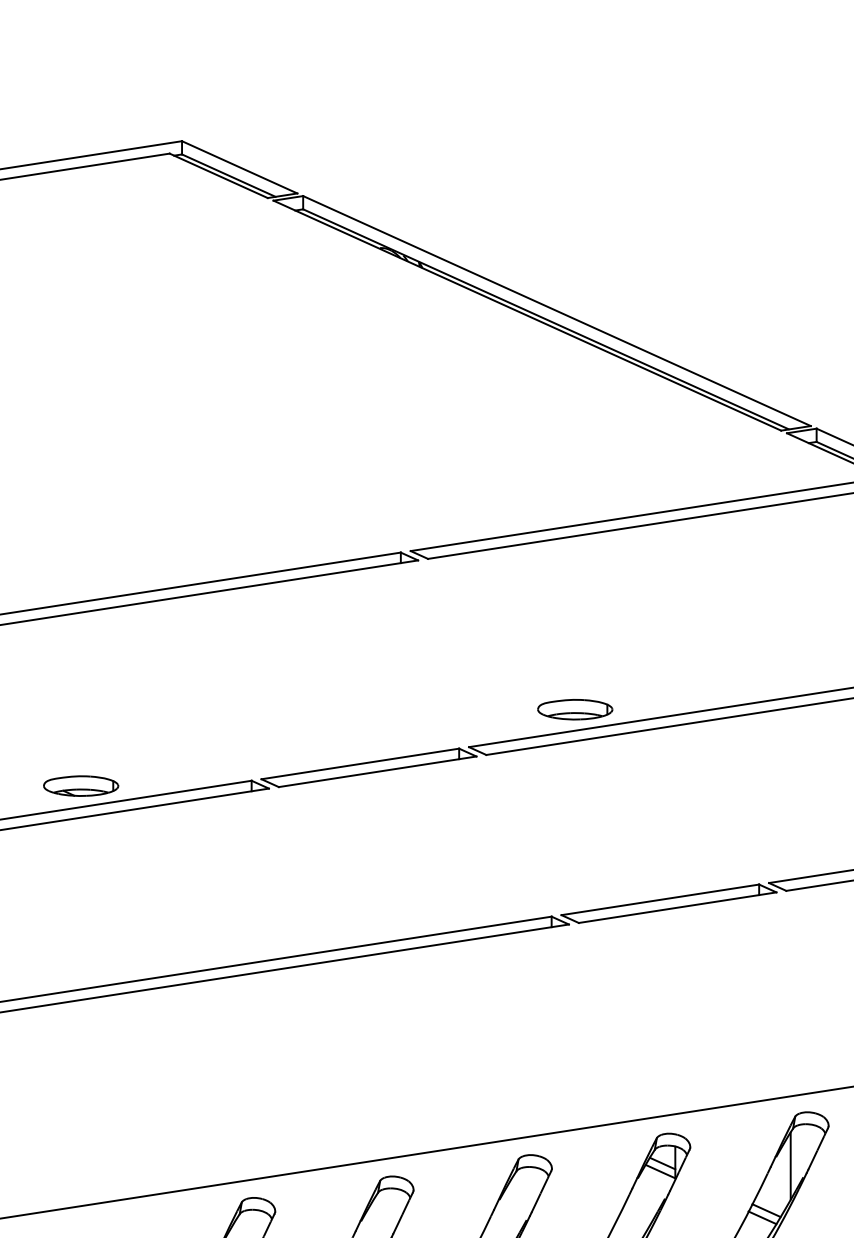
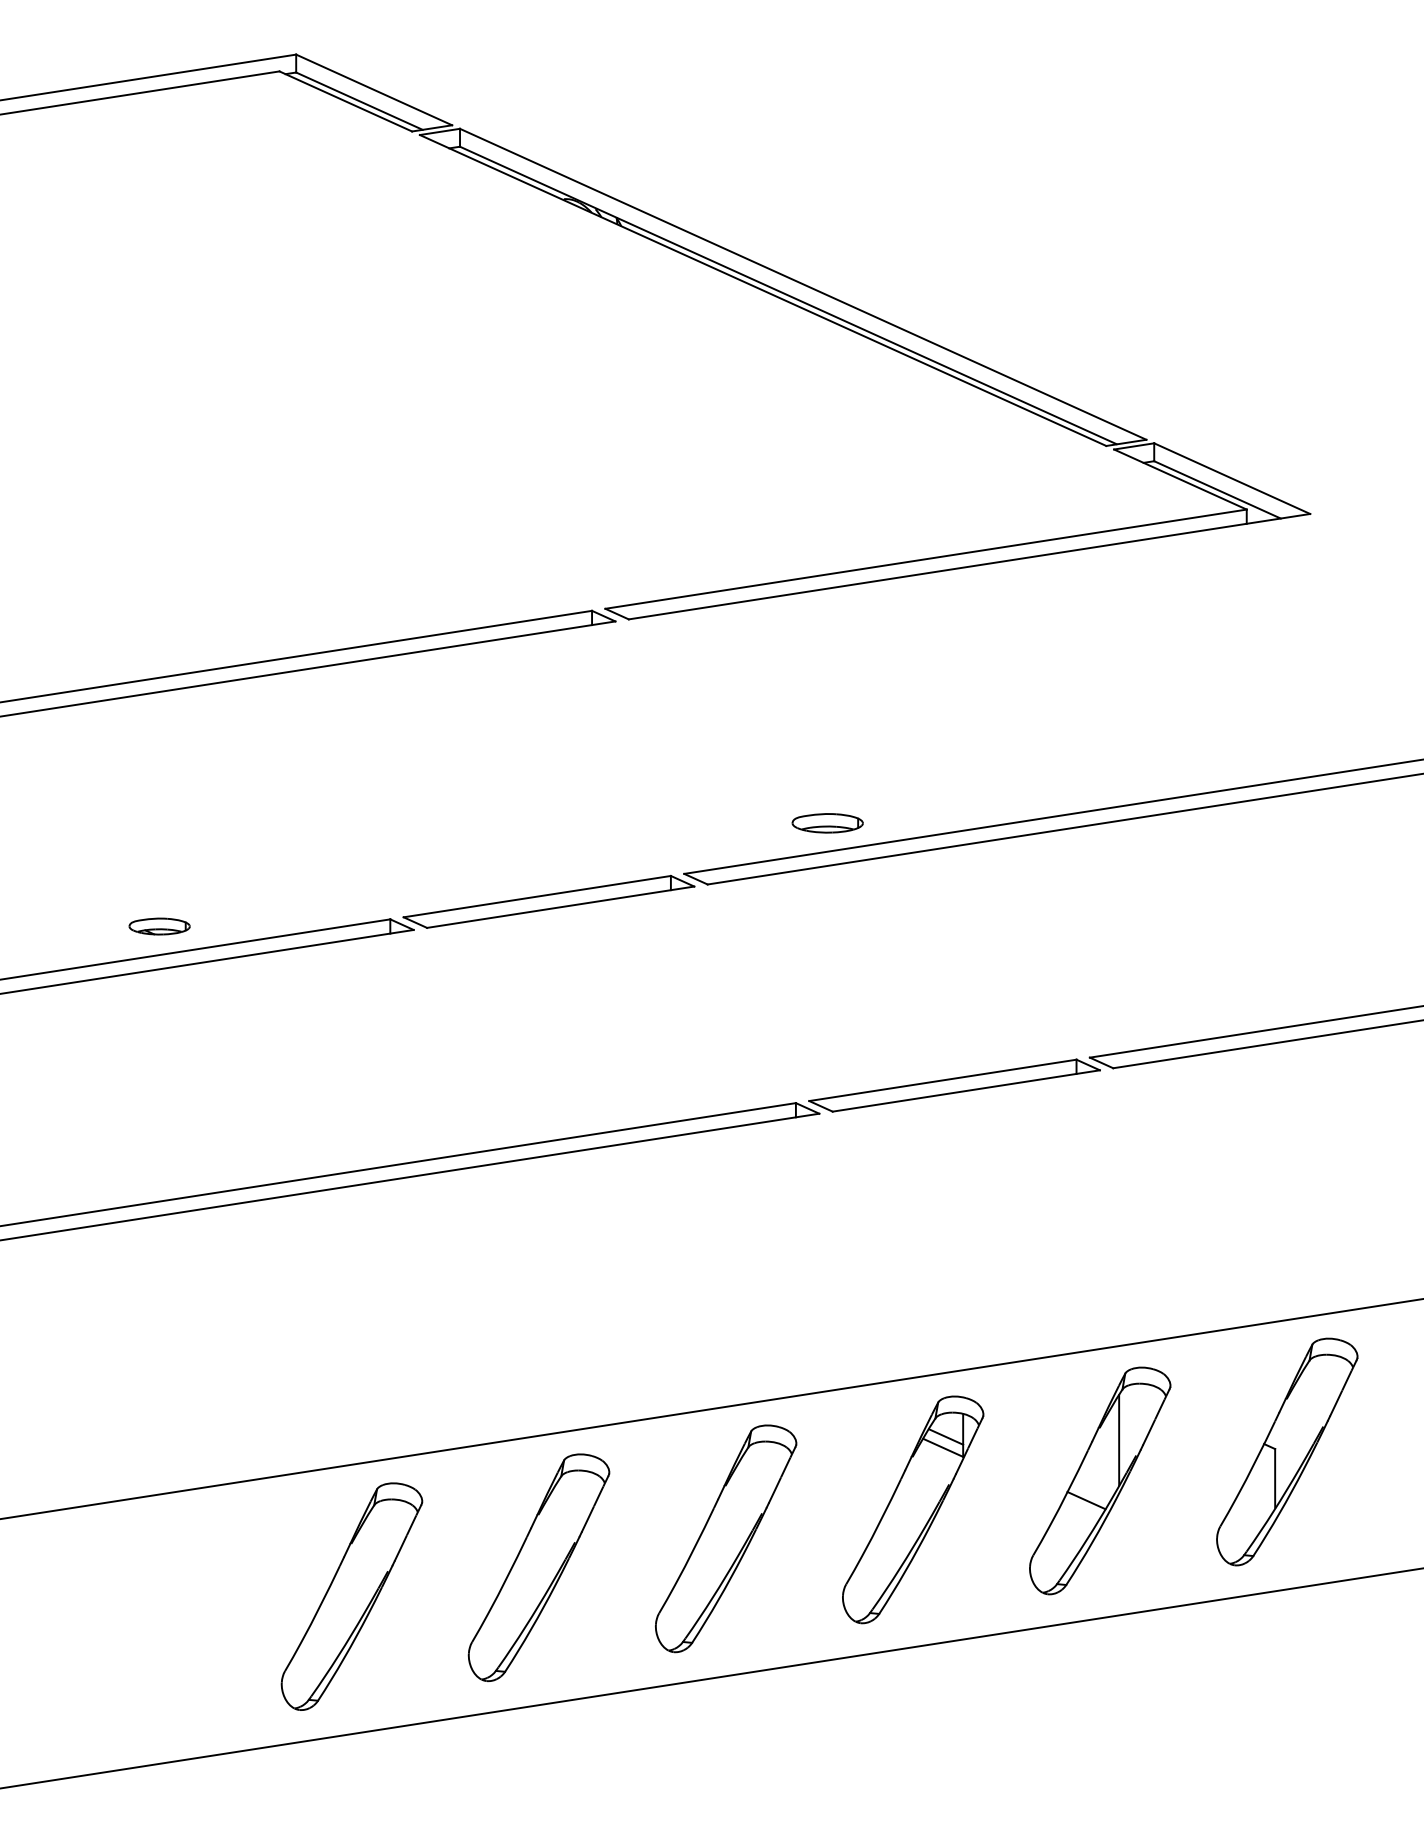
part: (574, 709) -> (827, 823), size x0.7
part: (80, 786) -> (159, 926), size x0.6
line: (762, 1217) -> (1080, 1509), removed

